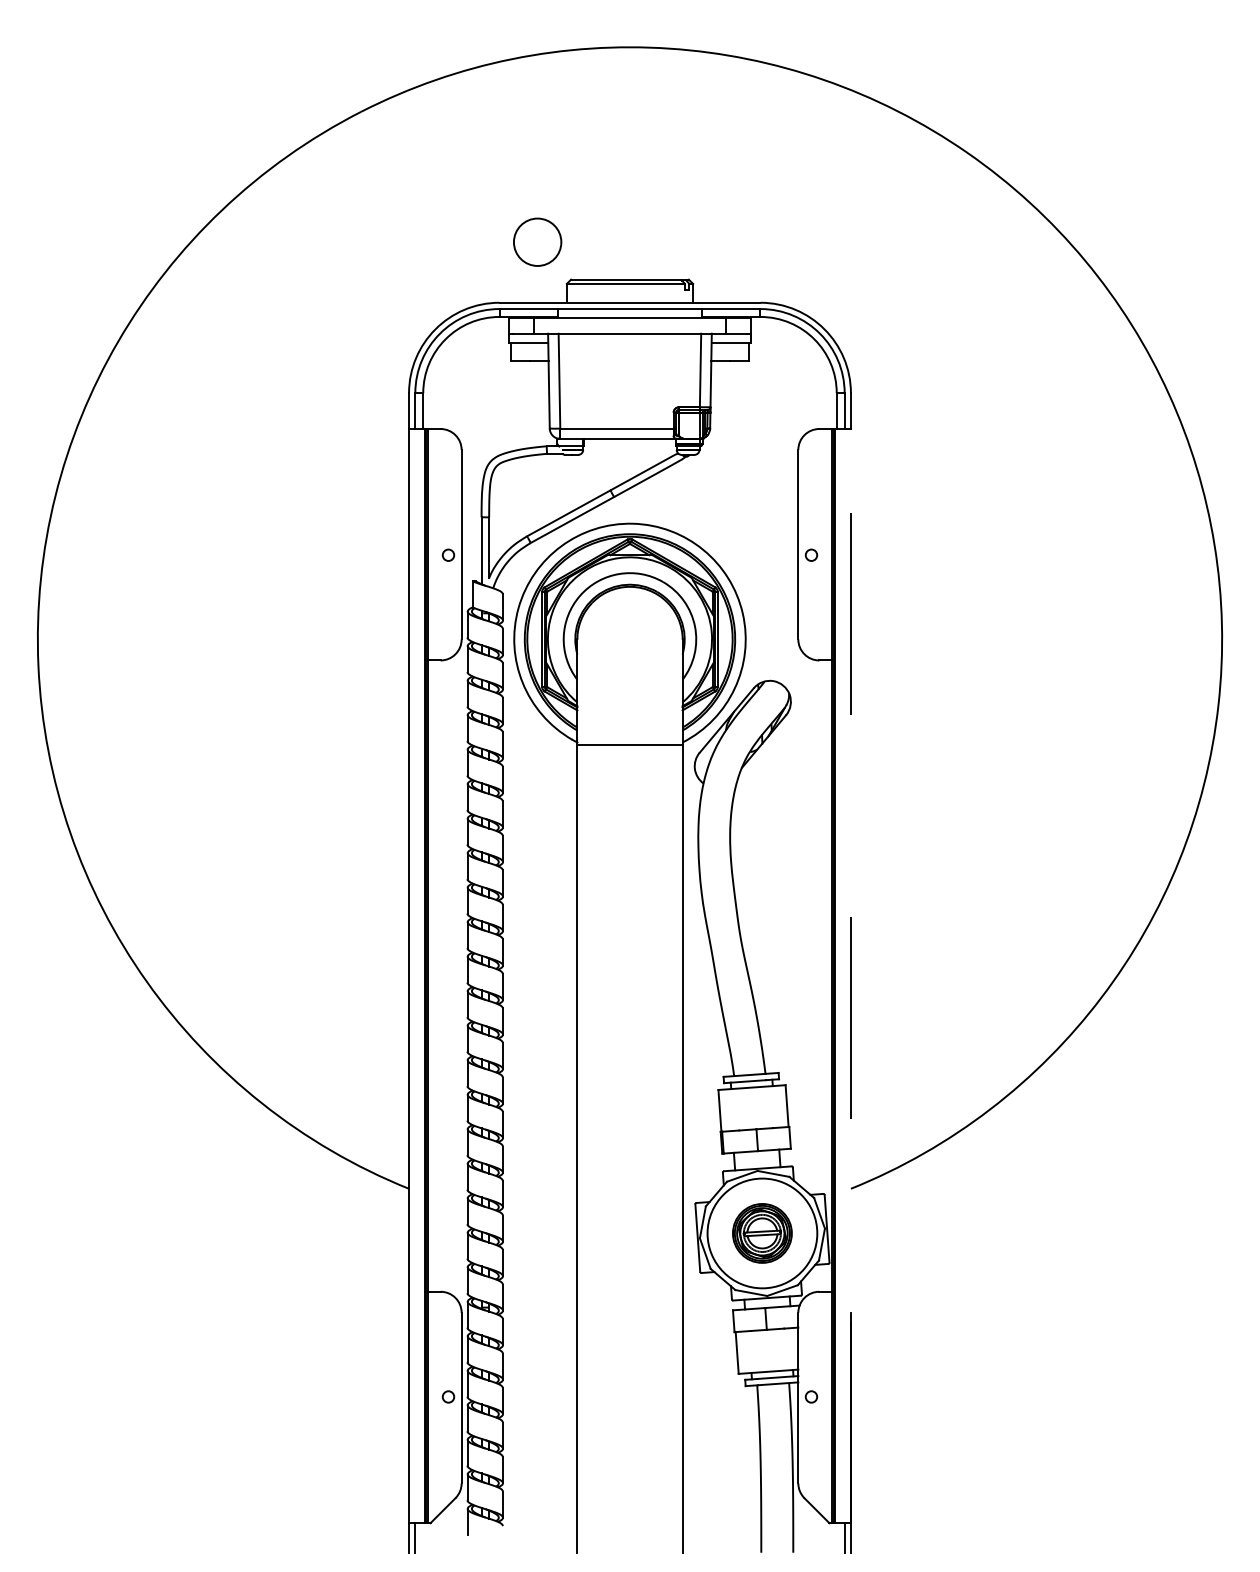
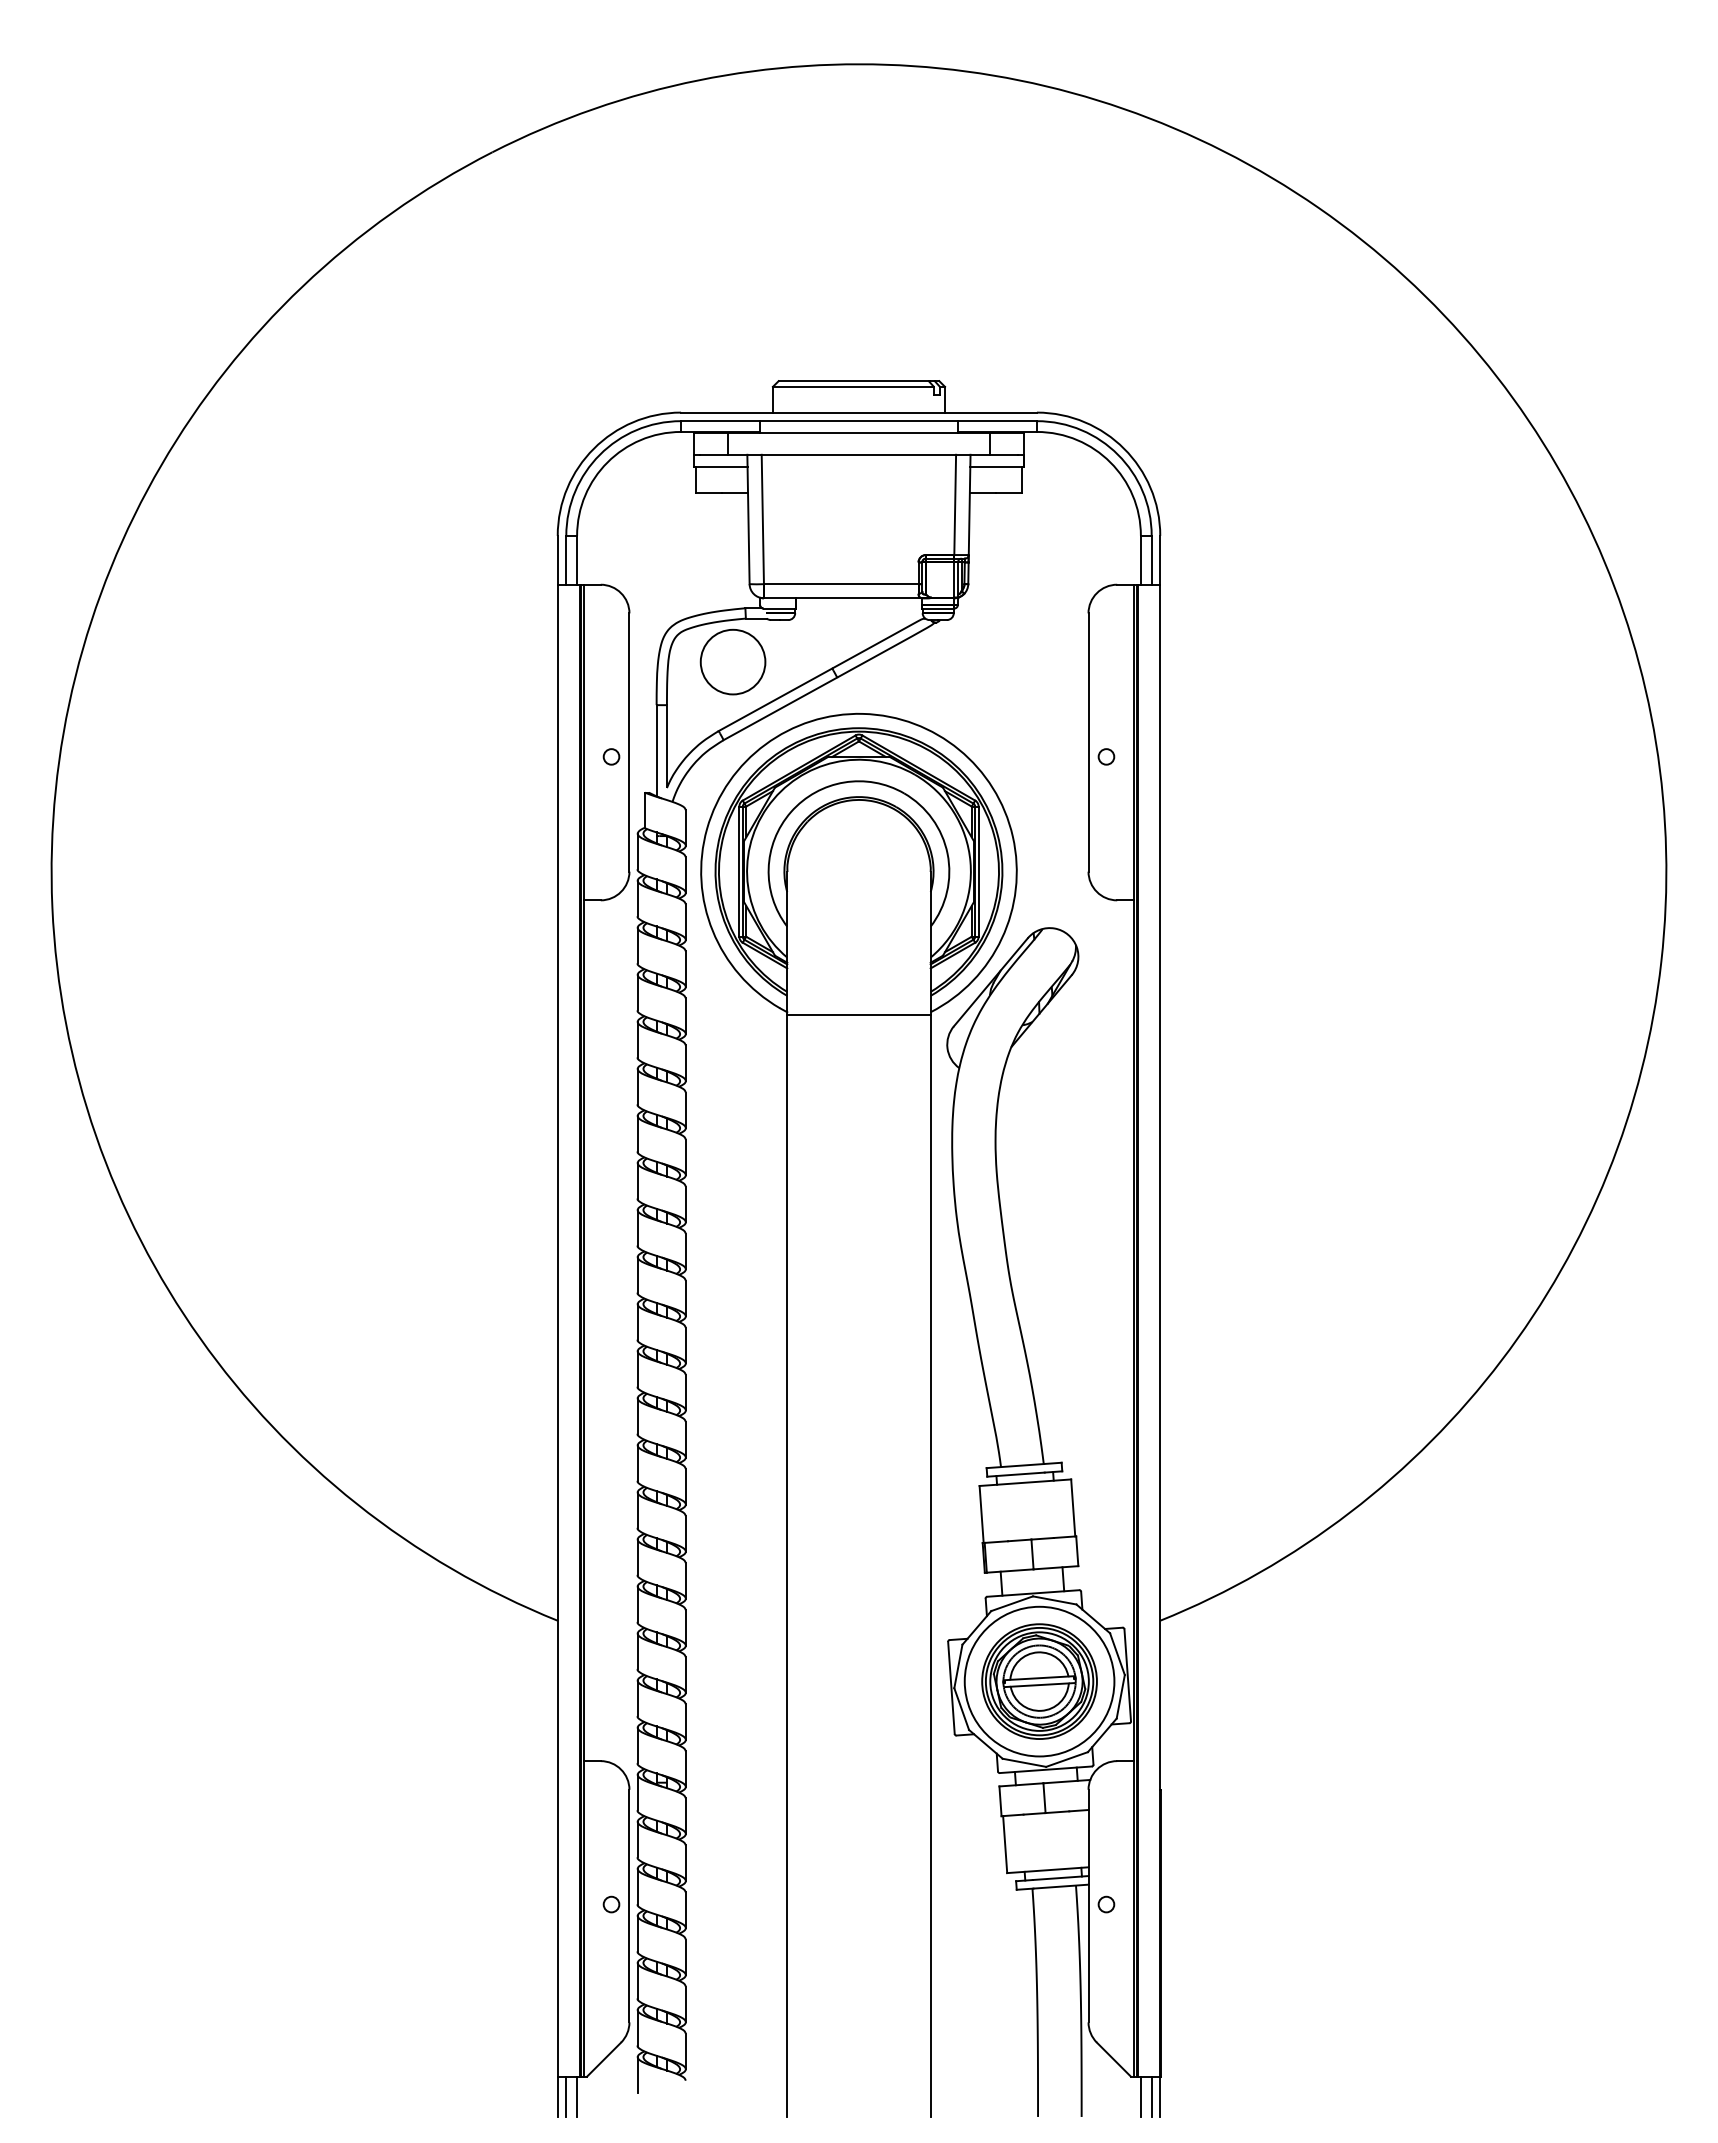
circle: (537, 241) -> (732, 661), moved
line: (851, 975) -> (1160, 1330), dashed -> solid
part: (762, 1233) -> (1039, 1681), size x1.43
line: (423, 1537) -> (577, 2096), added
line: (836, 1537) -> (1140, 2096), added

